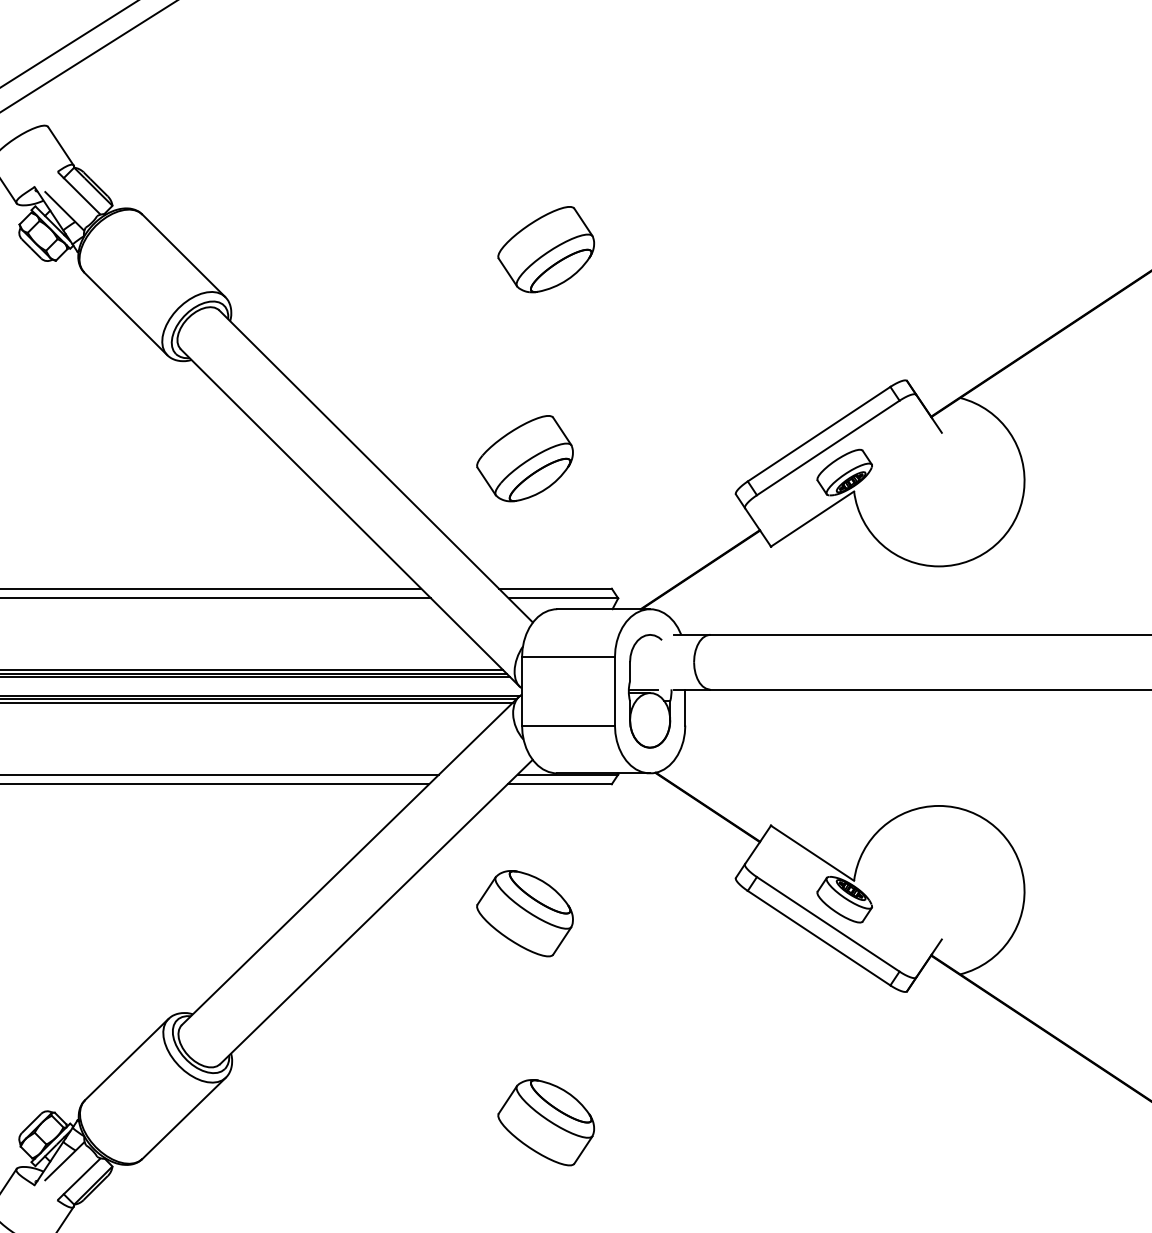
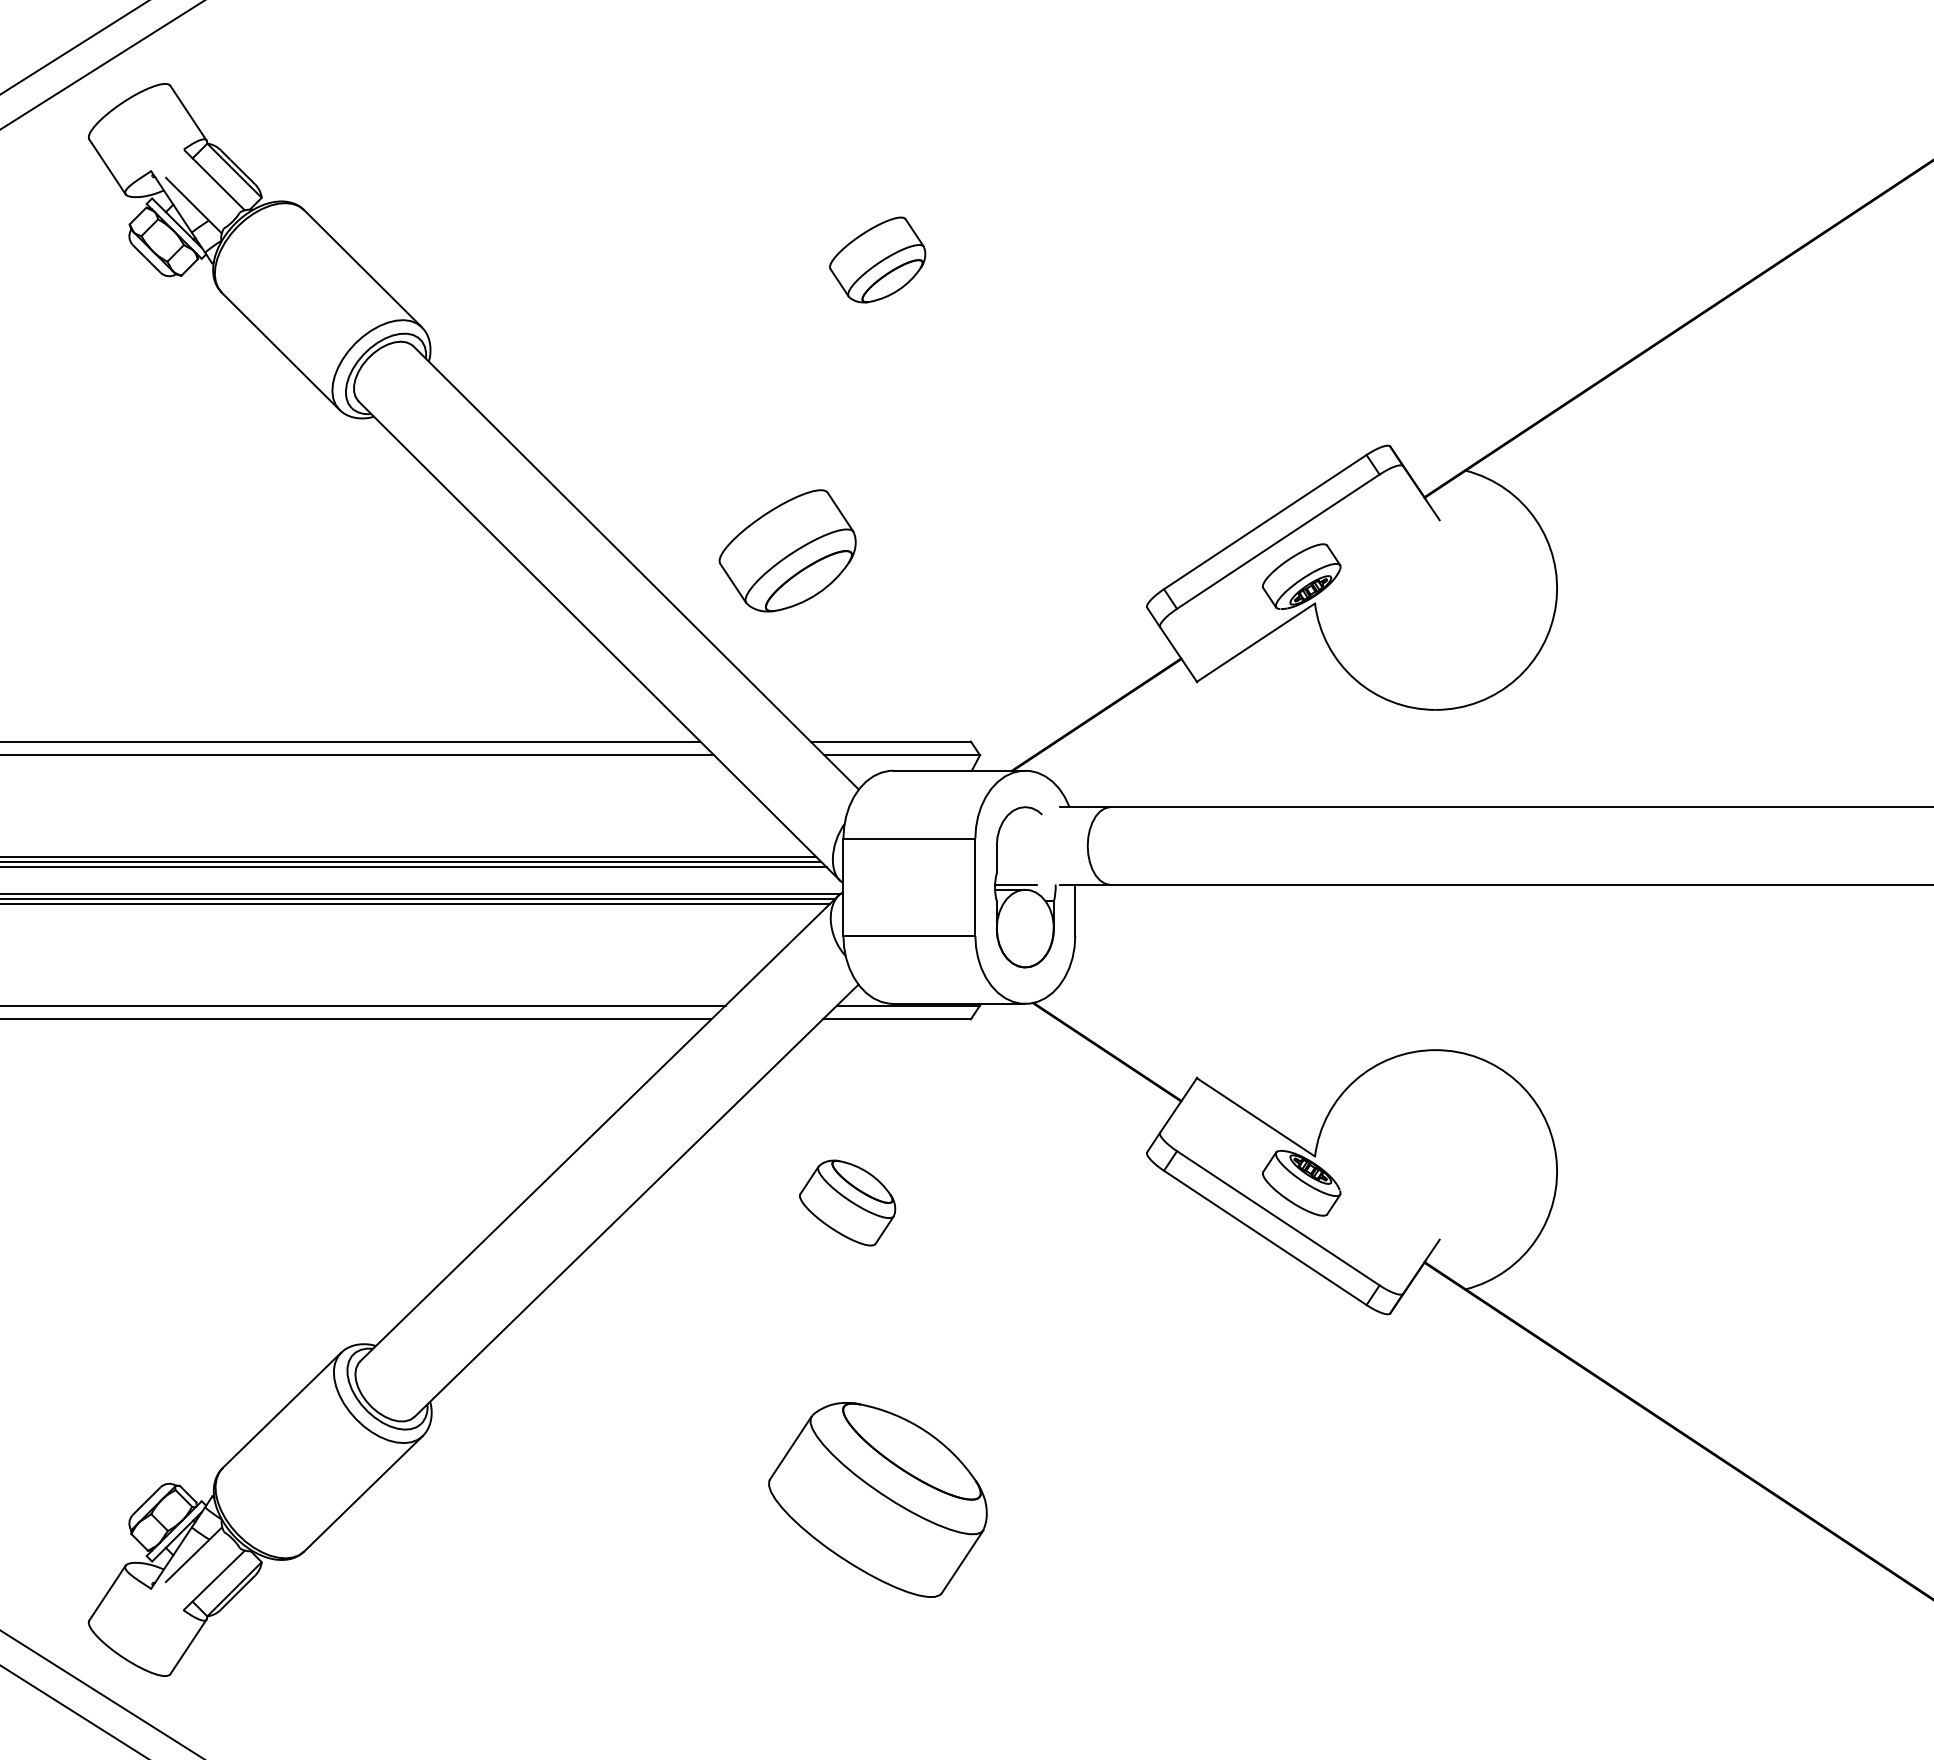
part: (546, 249) -> (877, 259), size x0.7
part: (524, 458) -> (787, 550), moved
part: (524, 913) -> (847, 1202), size x0.7
part: (546, 1122) -> (877, 1499), size x1.6

